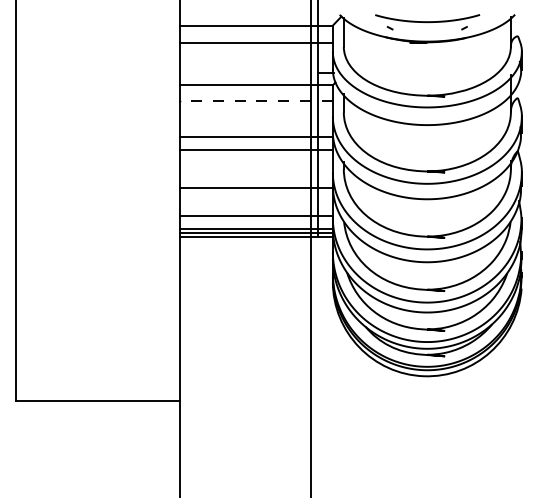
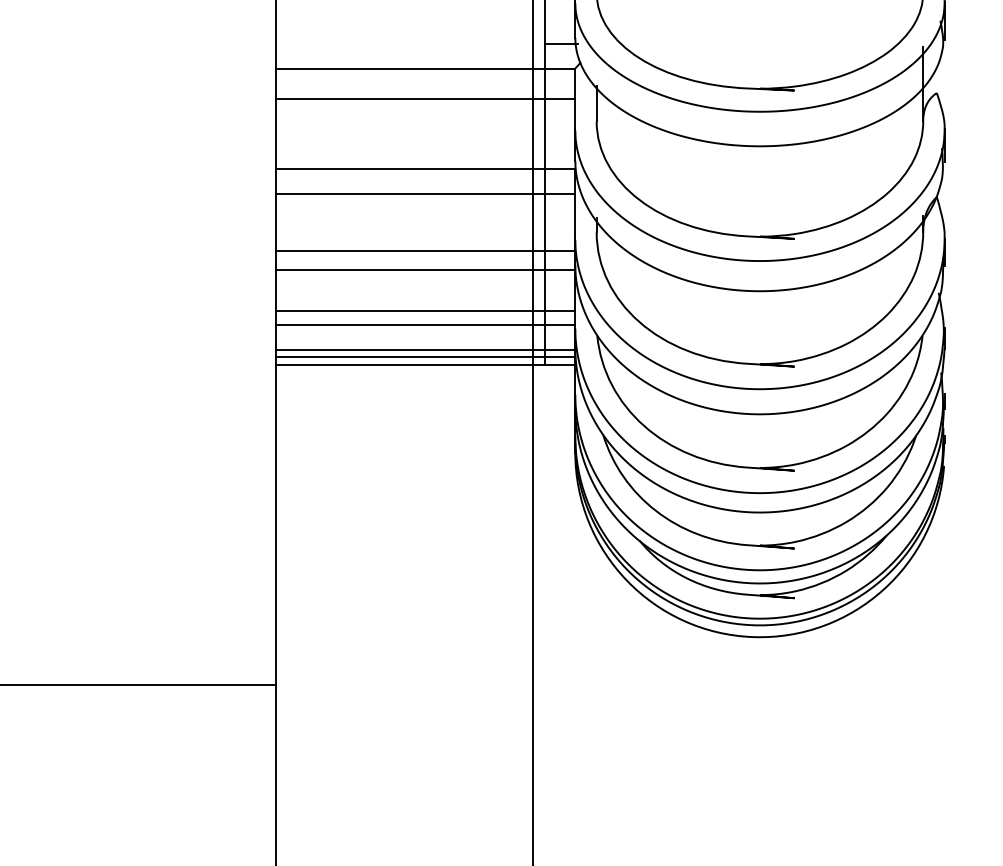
line: (255, 100) -> (424, 98), dashed -> solid
line: (255, 178) -> (424, 250), added
line: (255, 209) -> (424, 311), added

